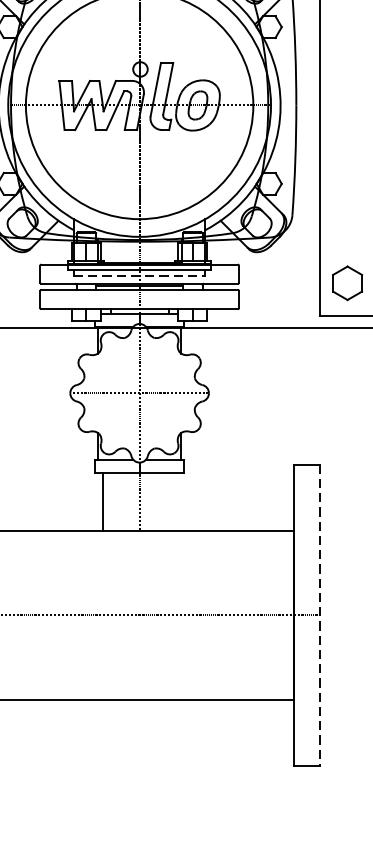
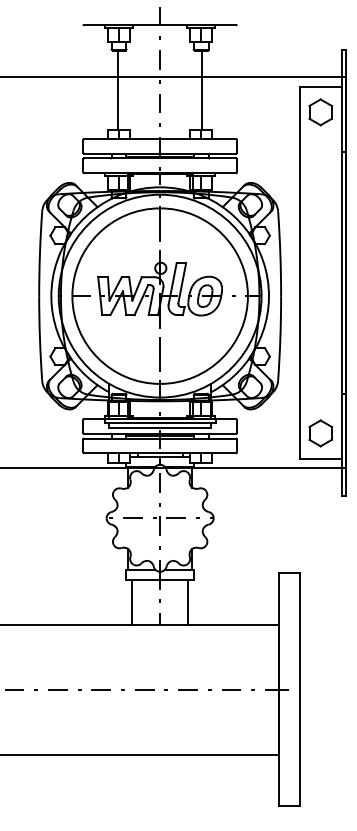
line: (140, 275) -> (160, 427), dashed -> solid
line: (176, 501) -> (188, 601), added
line: (320, 616) -> (299, 690), dashed -> solid

